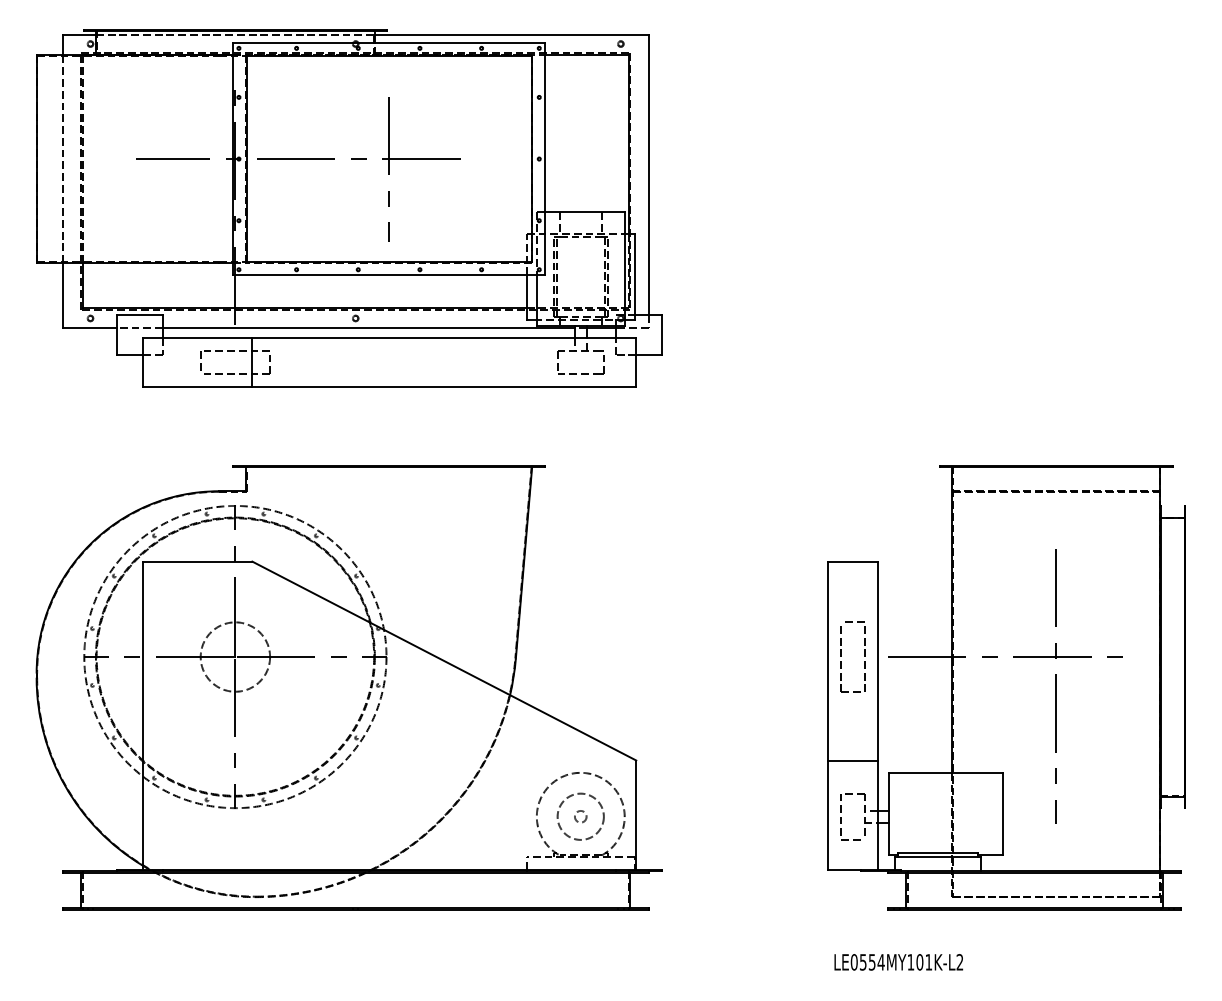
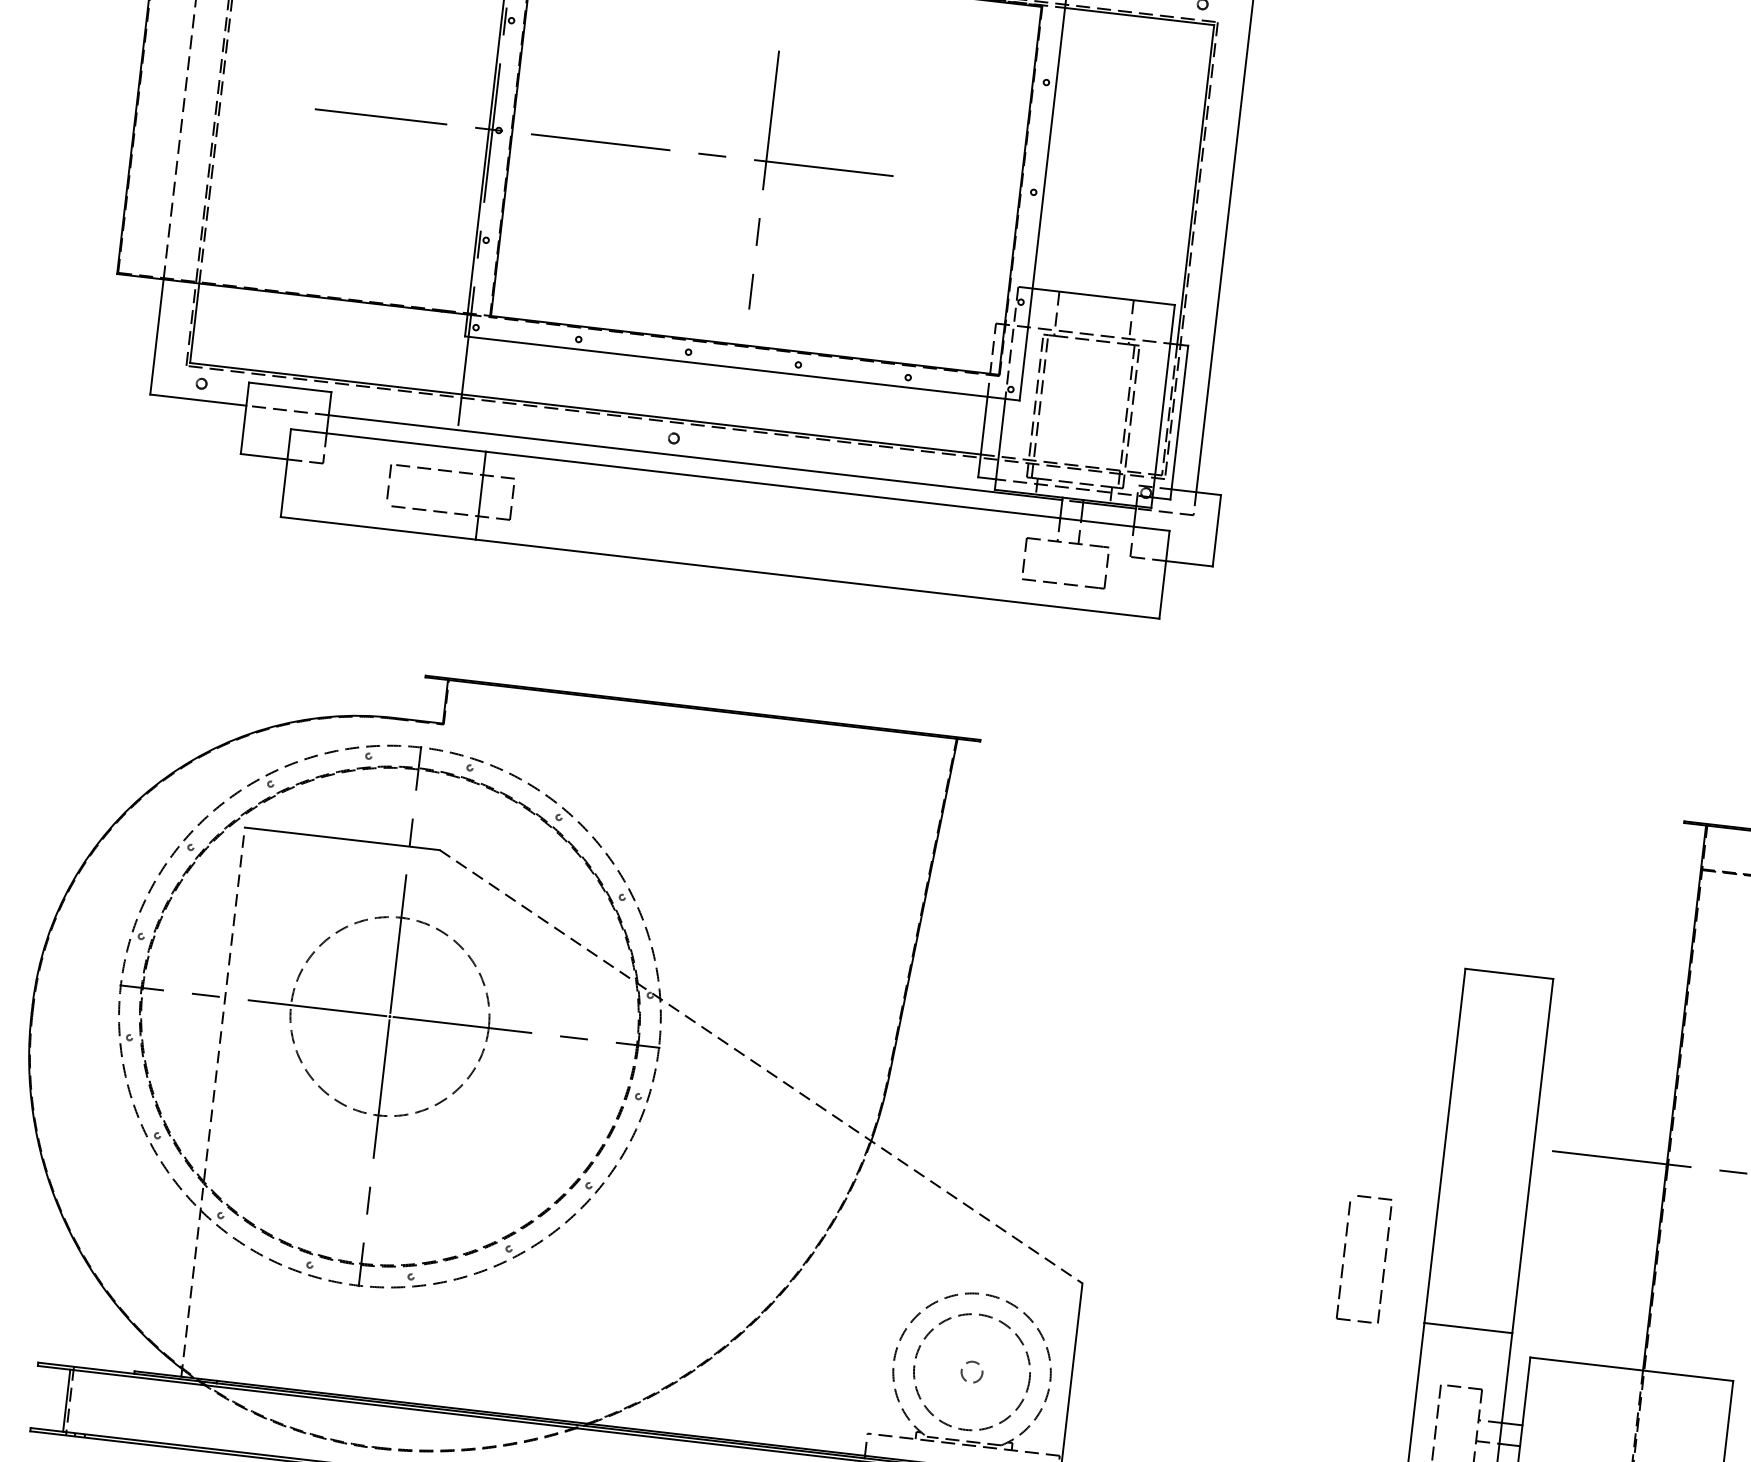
circle: (235, 656) -> (390, 1015), size x1.6
part: (841, 656) -> (1344, 1255), moved
line: (444, 661) -> (761, 1067), solid -> dashed
line: (142, 715) -> (212, 1101), solid -> dashed
circle: (580, 816) -> (971, 1371), size x1.4

